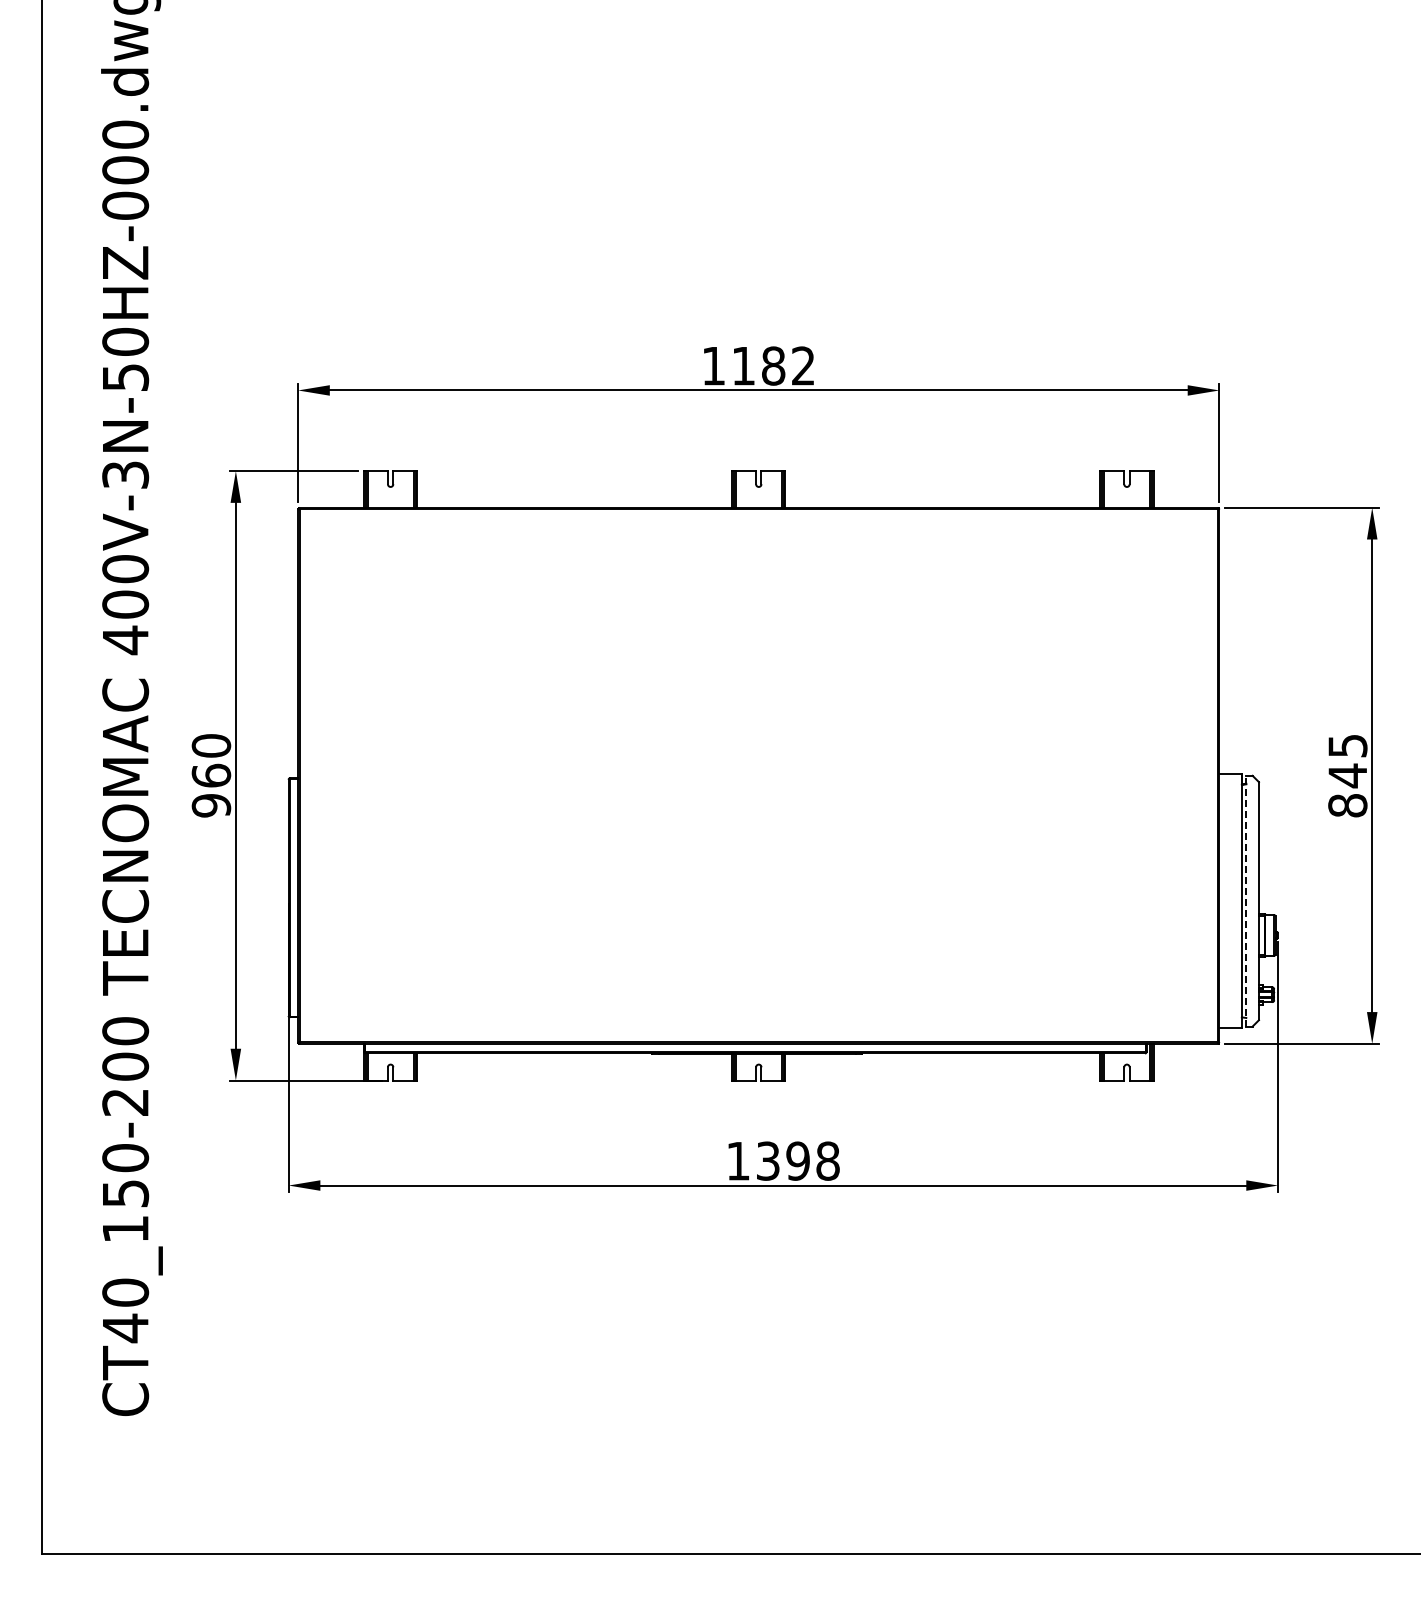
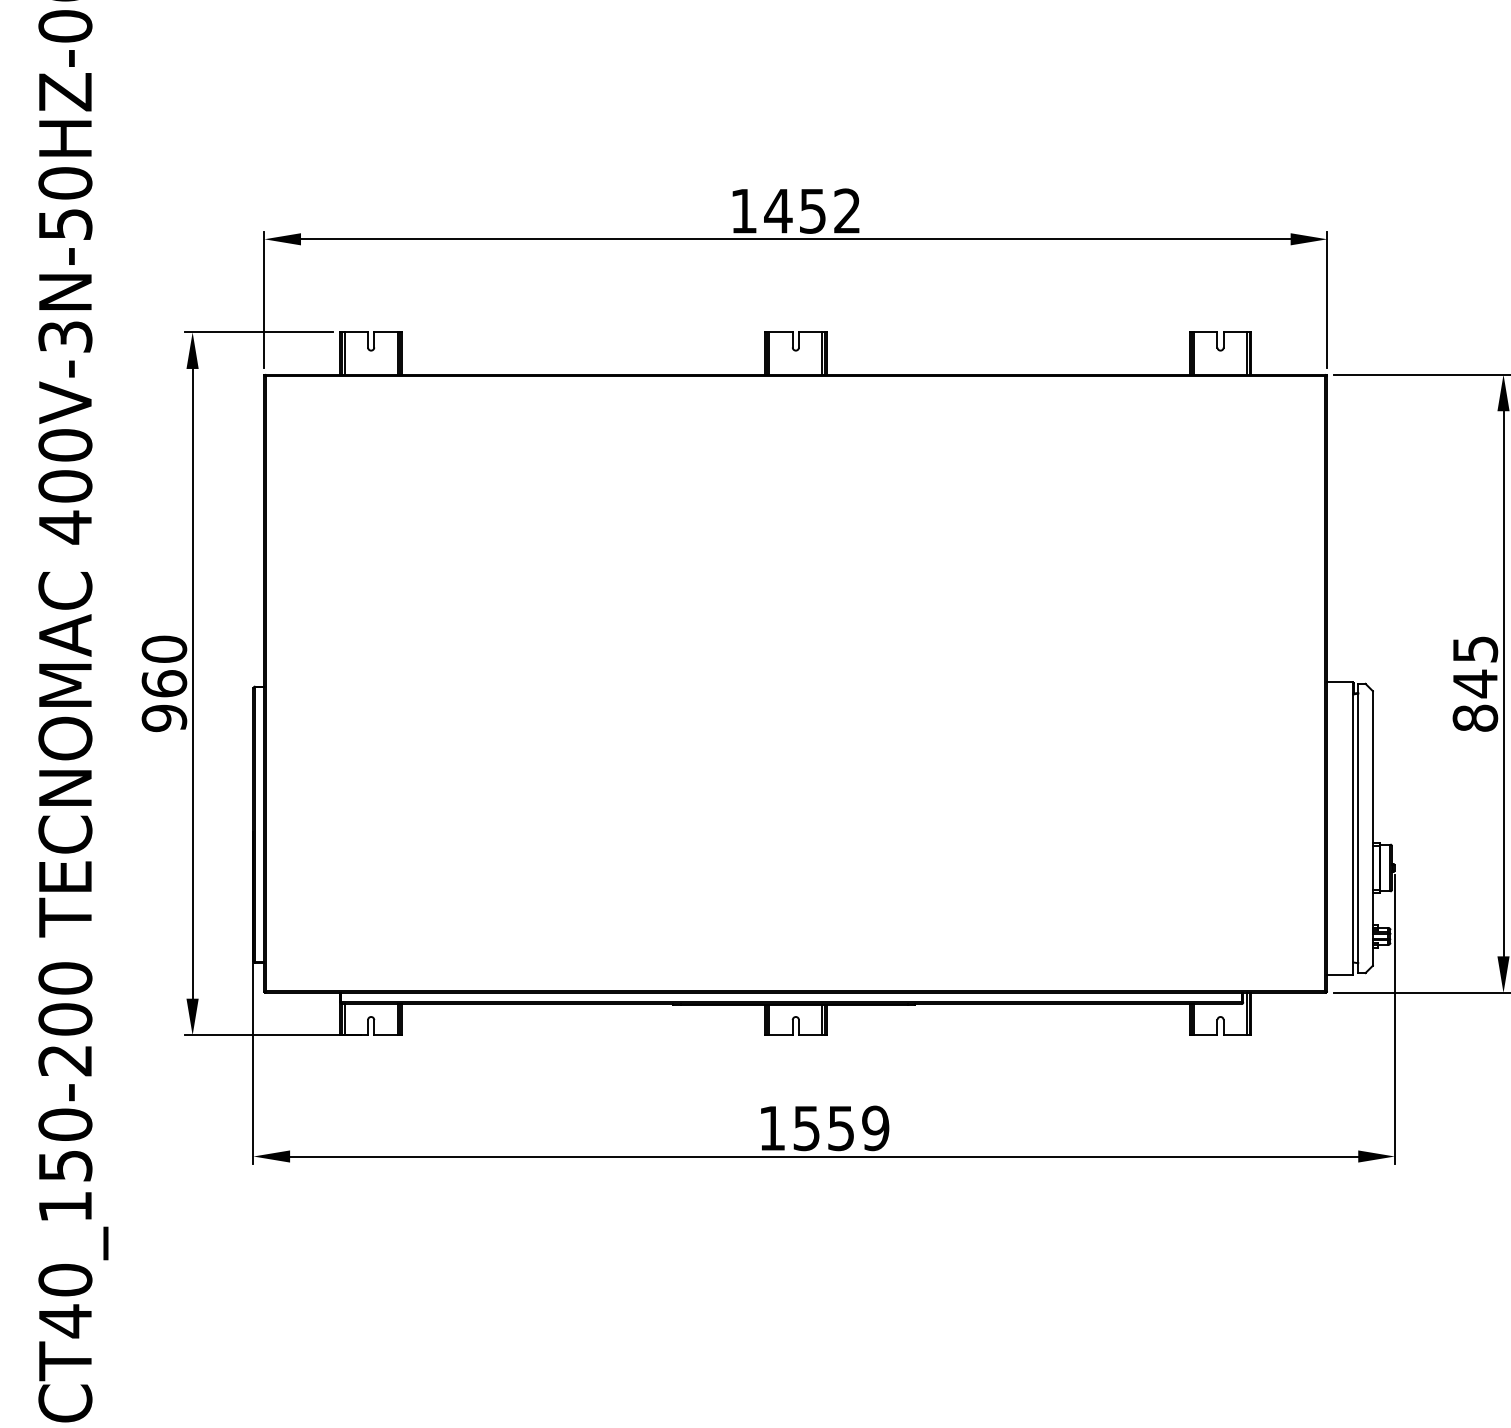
text: (758, 365) -> (795, 210), 1182 -> 1452
line: (1246, 900) -> (1358, 827), dashed -> solid
text: (798, 1160) -> (841, 1127), 1398 -> 1559

